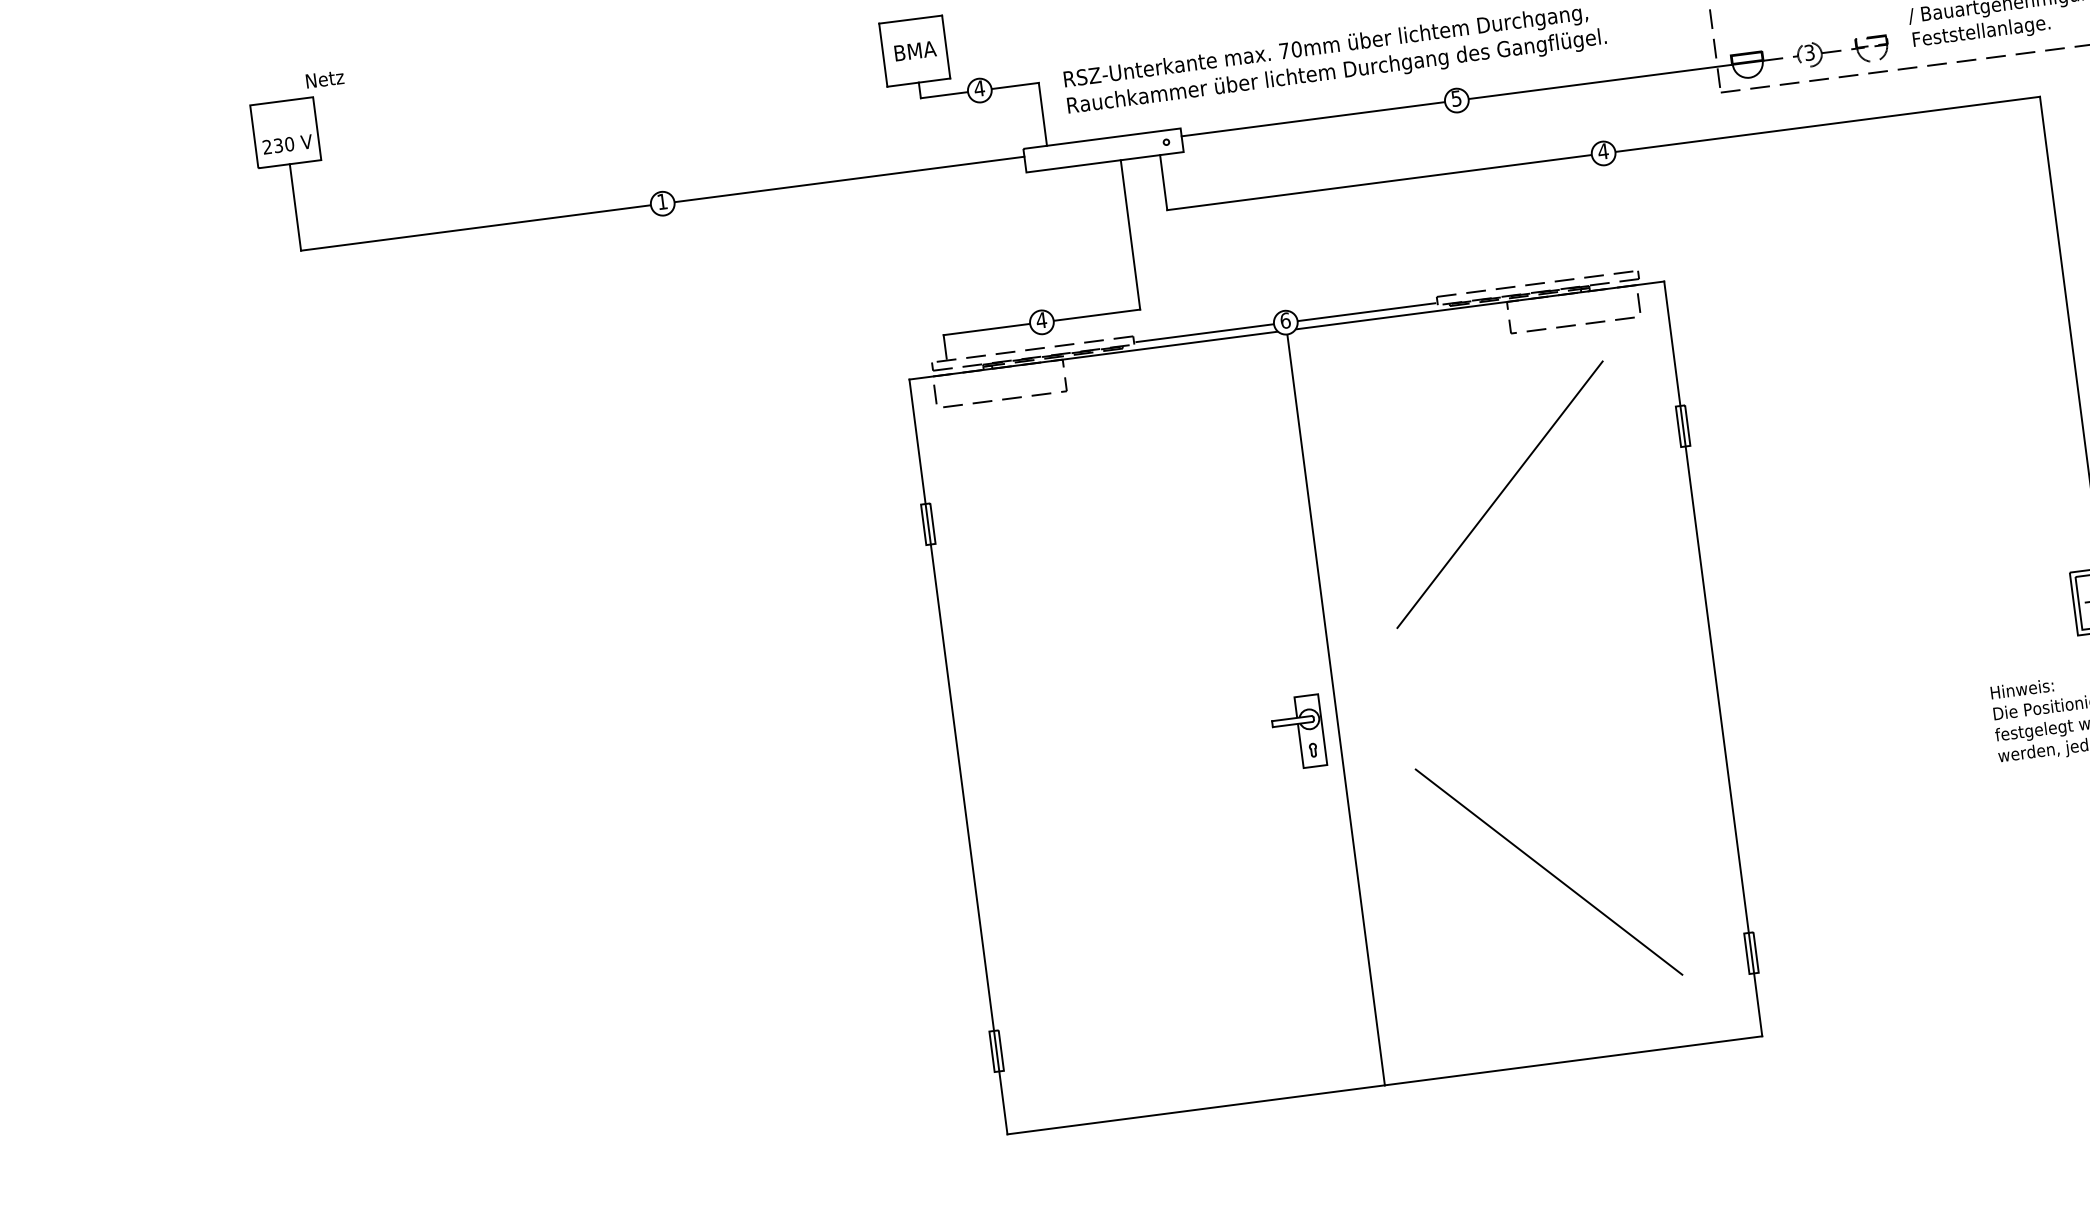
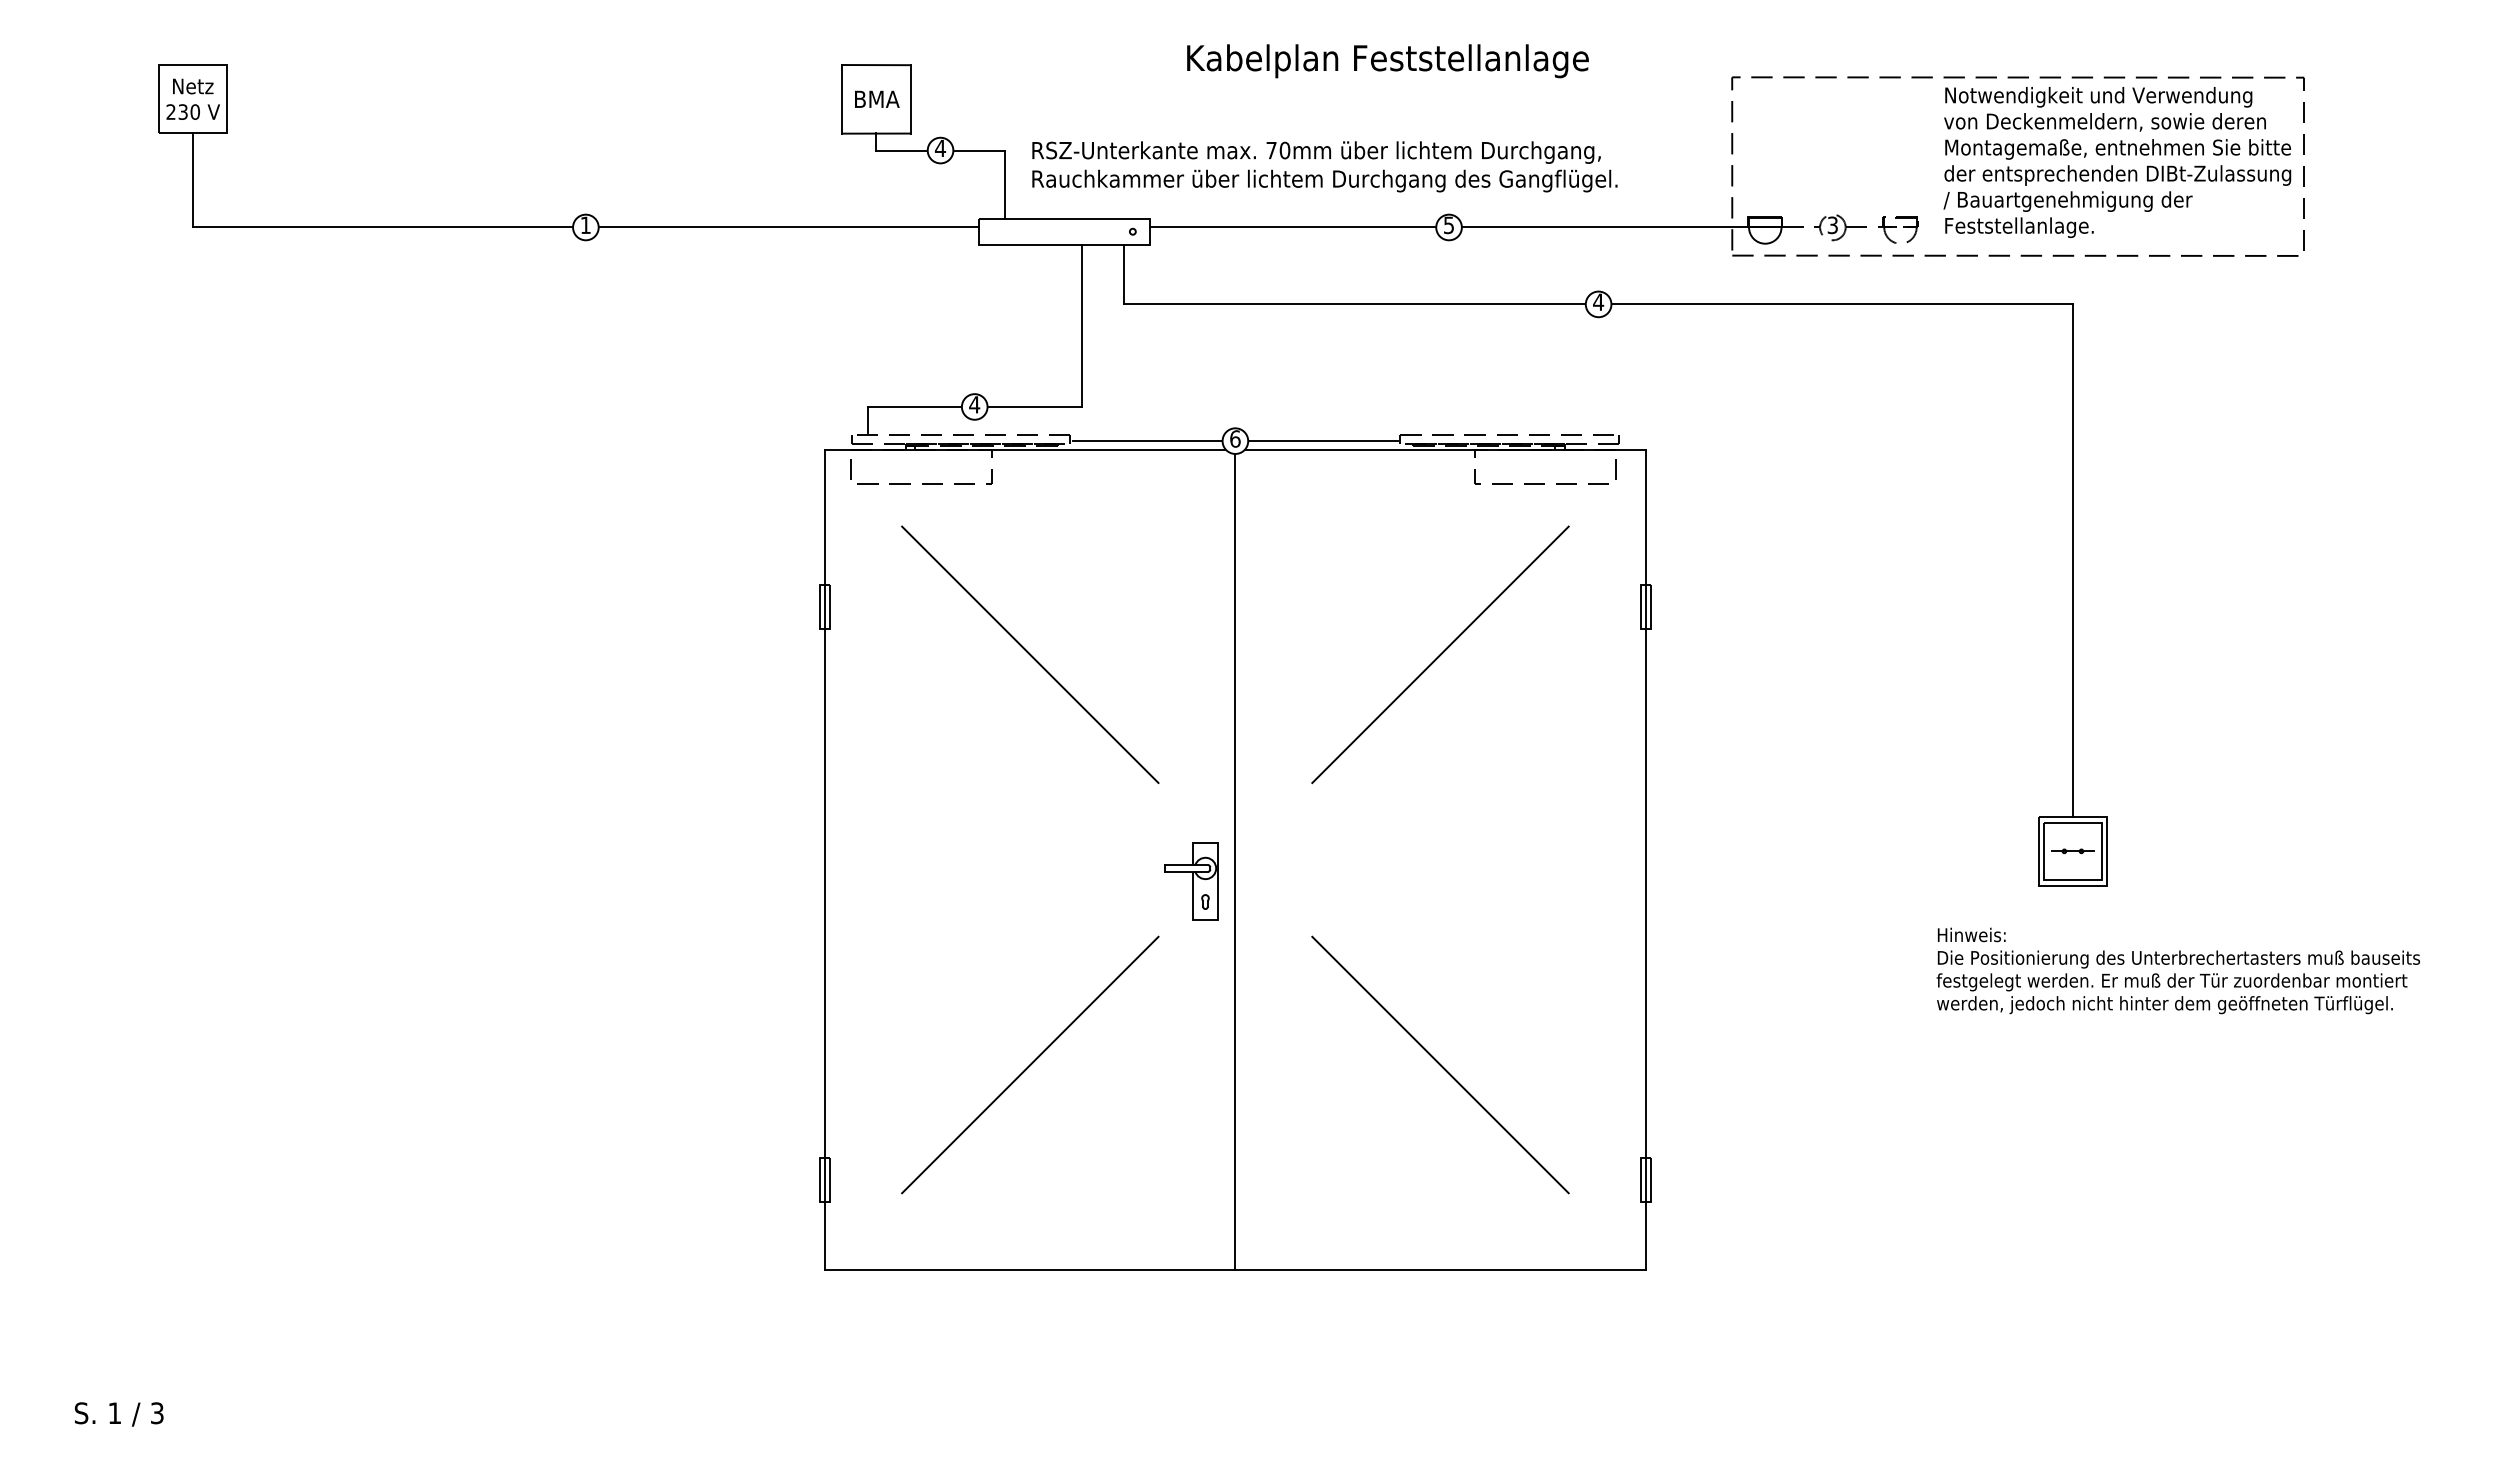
text: (325, 79) -> (193, 86), moved
line: (1122, 543) -> (1030, 654), added
line: (1171, 920) -> (1030, 1064), added

